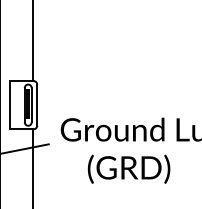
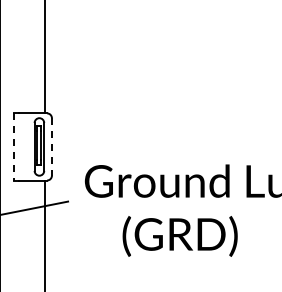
line: (9, 104) -> (13, 146), solid -> dashed
line: (36, 104) -> (51, 146), solid -> dashed

